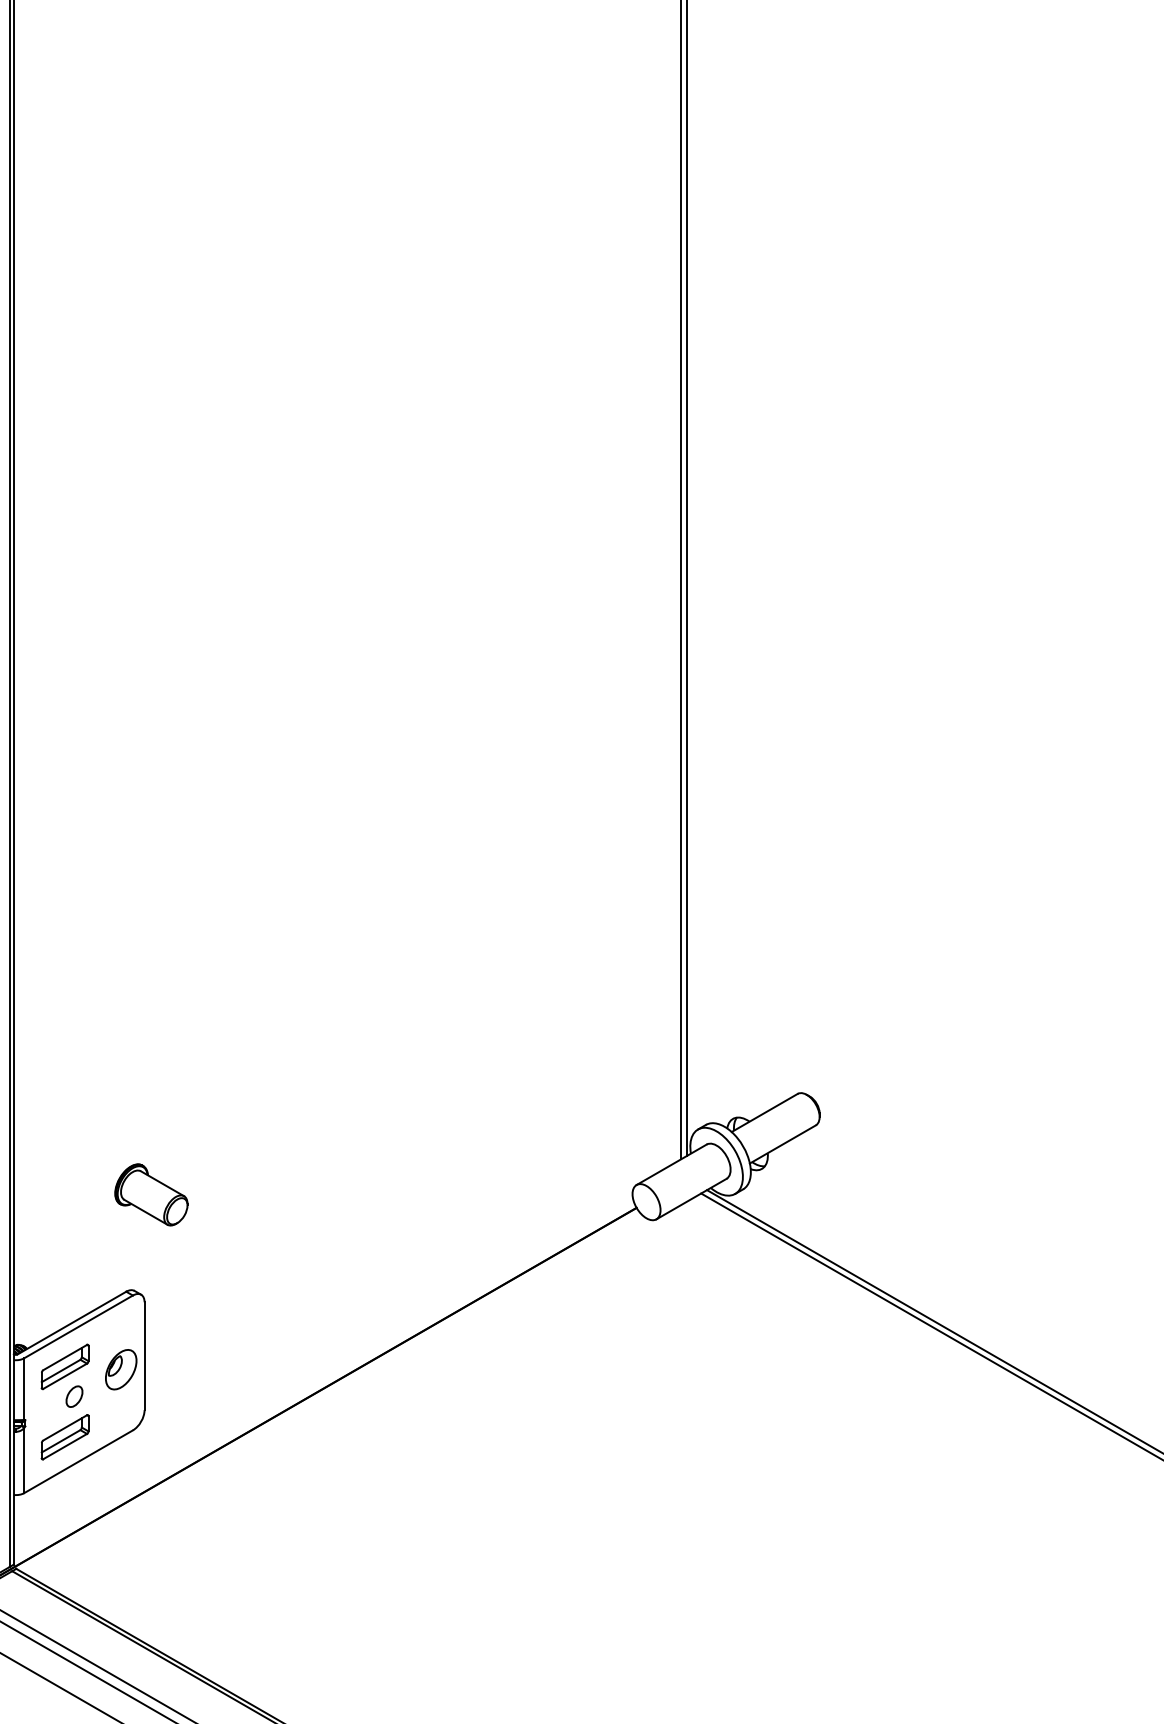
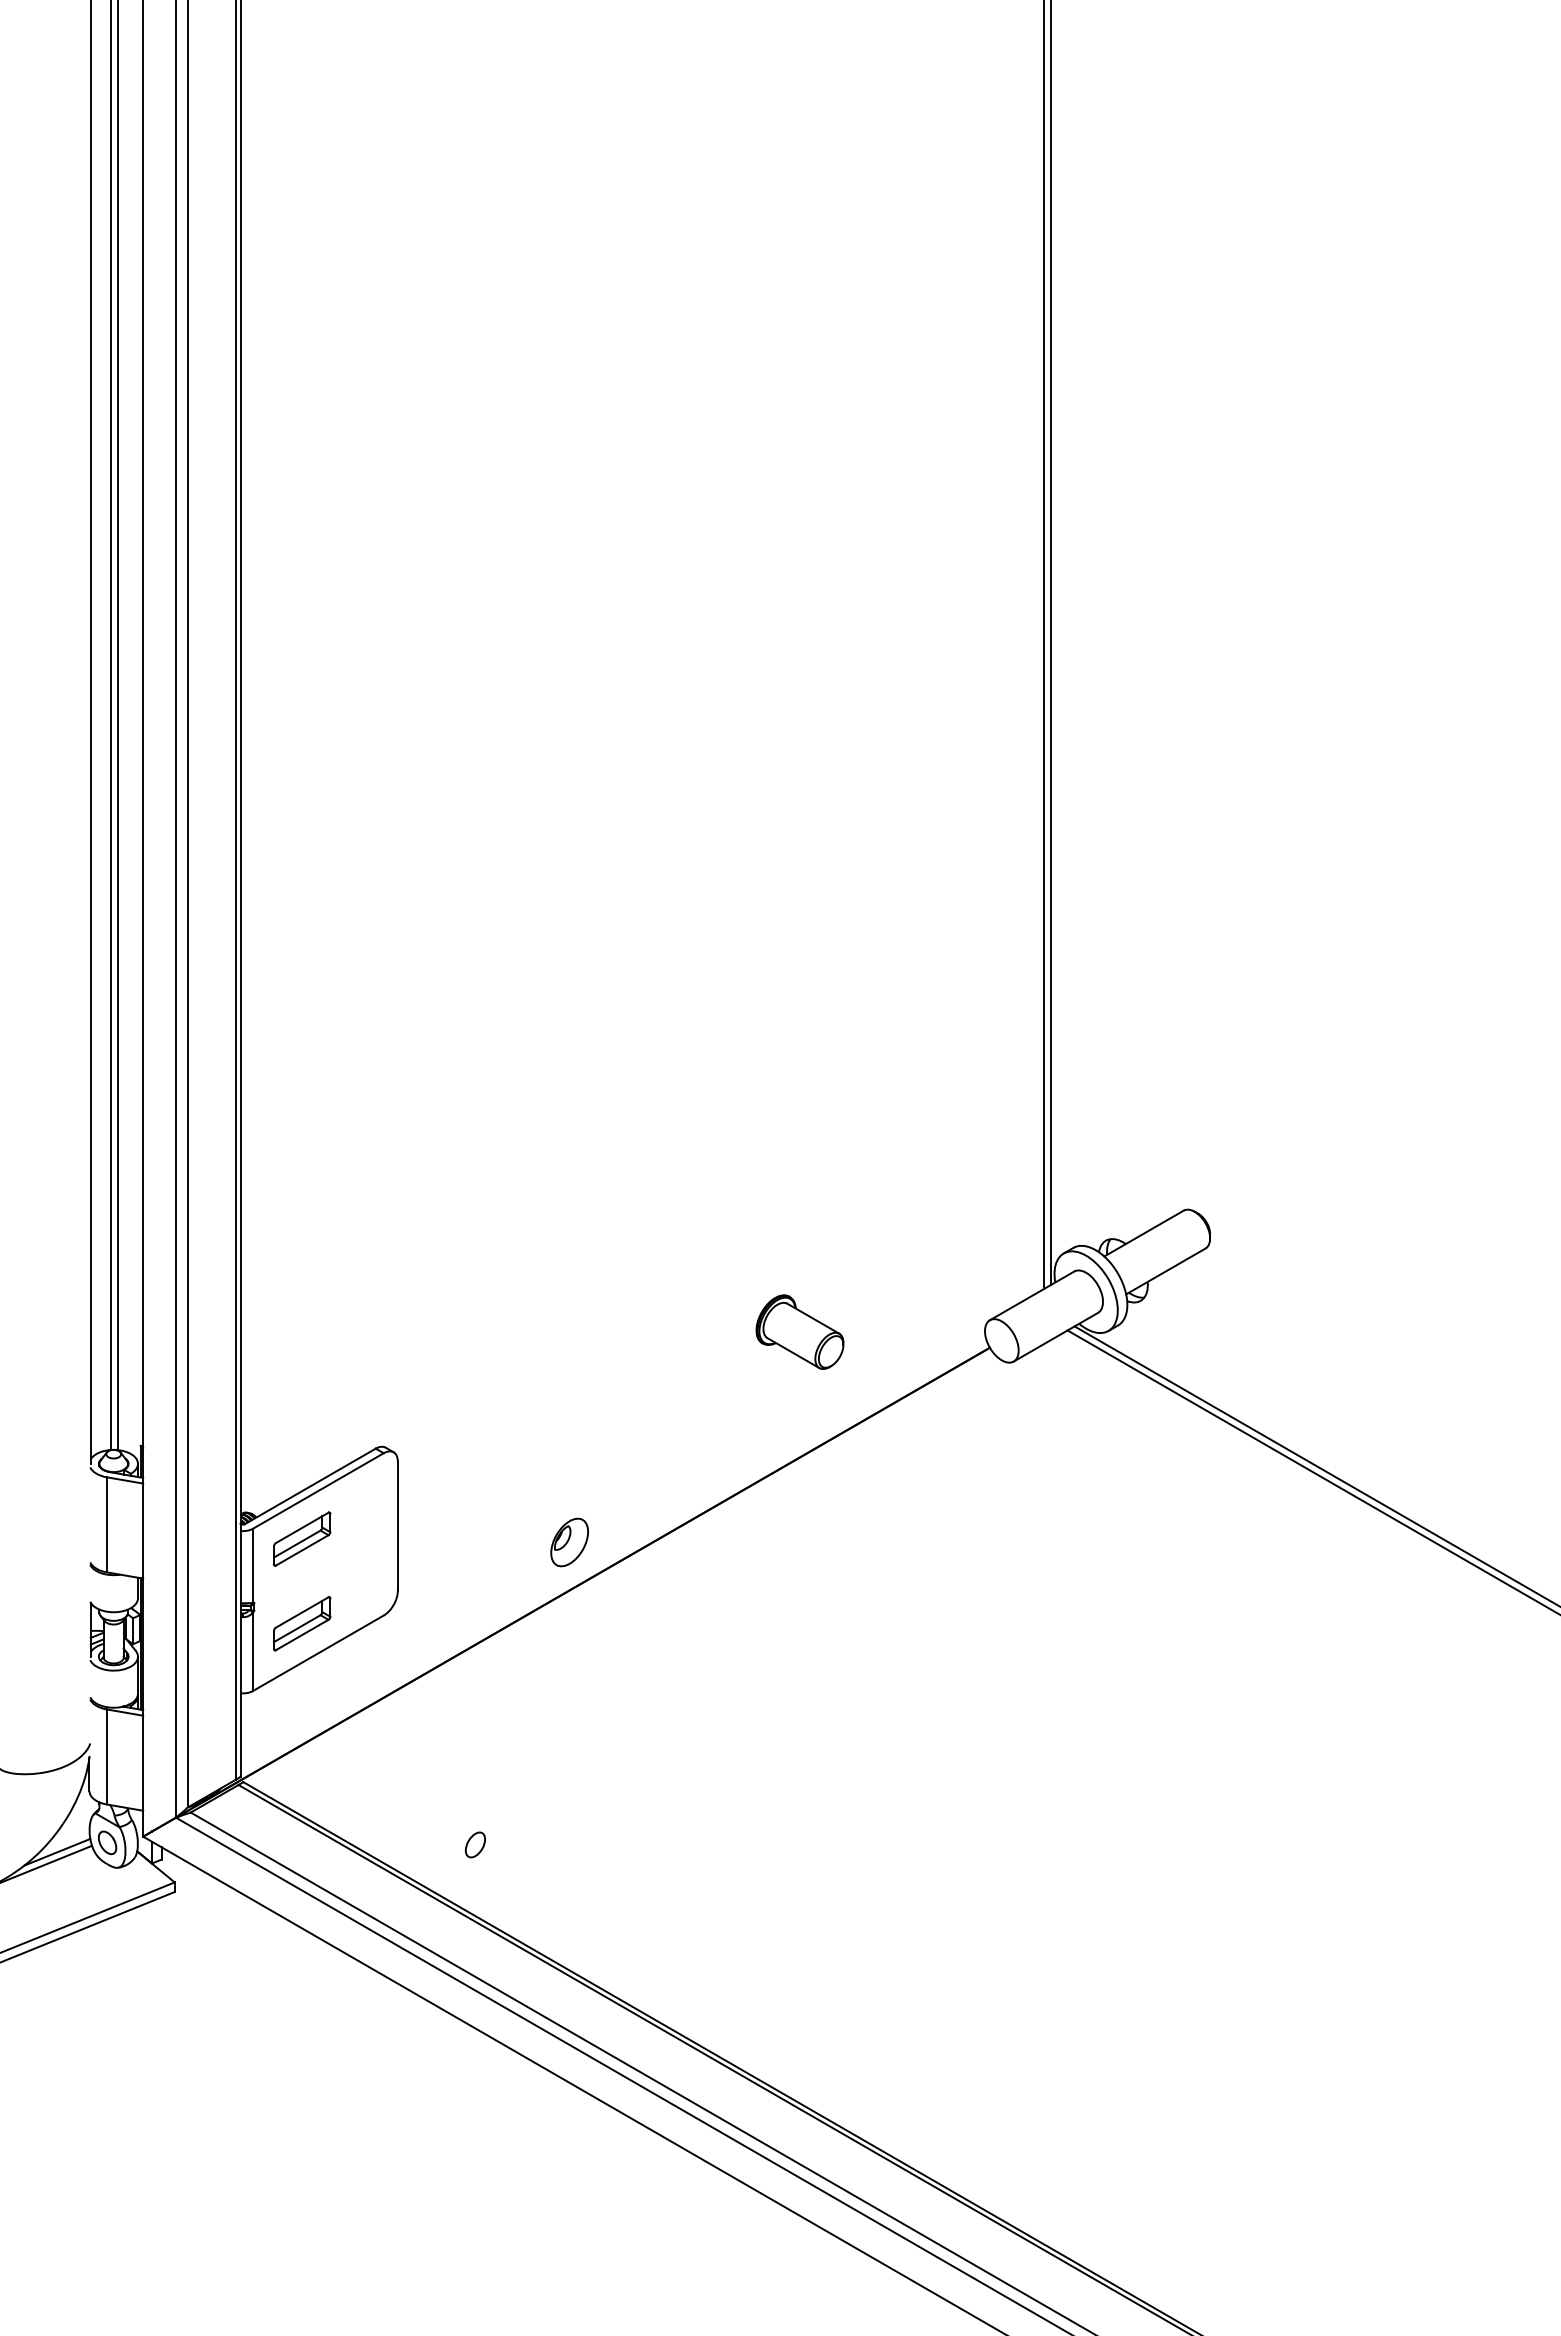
part: (150, 1194) -> (799, 1331), moved
part: (121, 1369) -> (569, 1542), moved
part: (74, 1396) -> (475, 1844), moved

